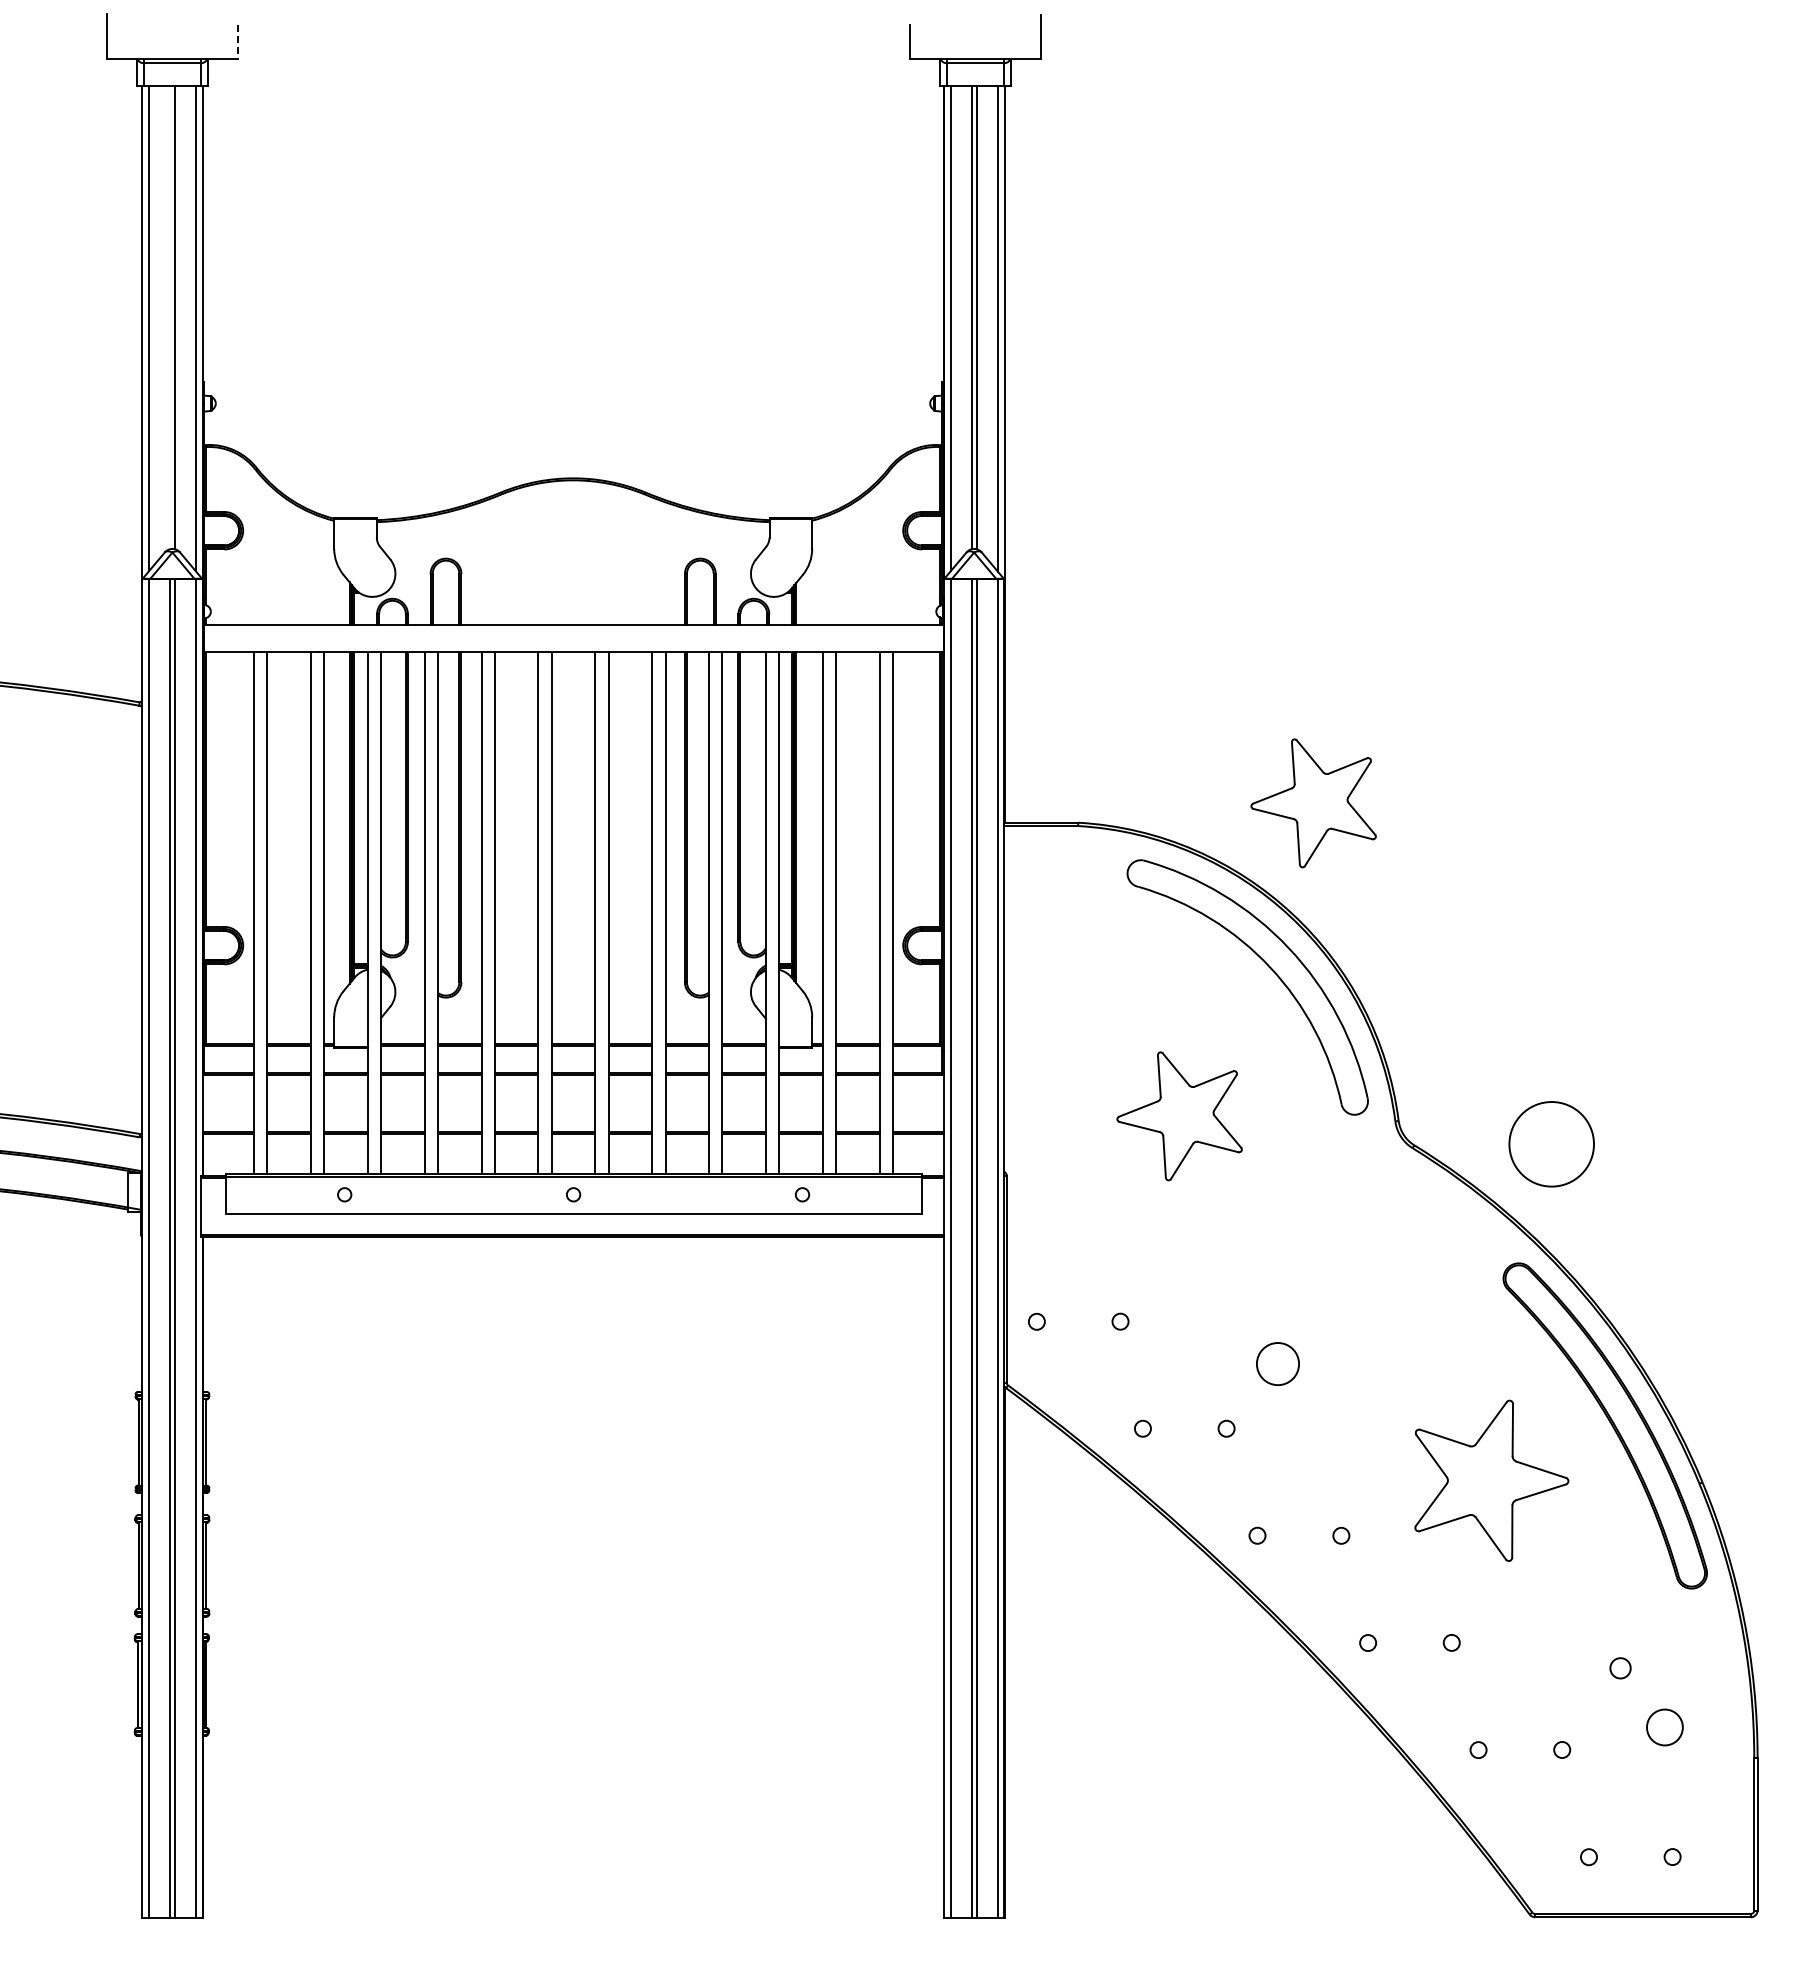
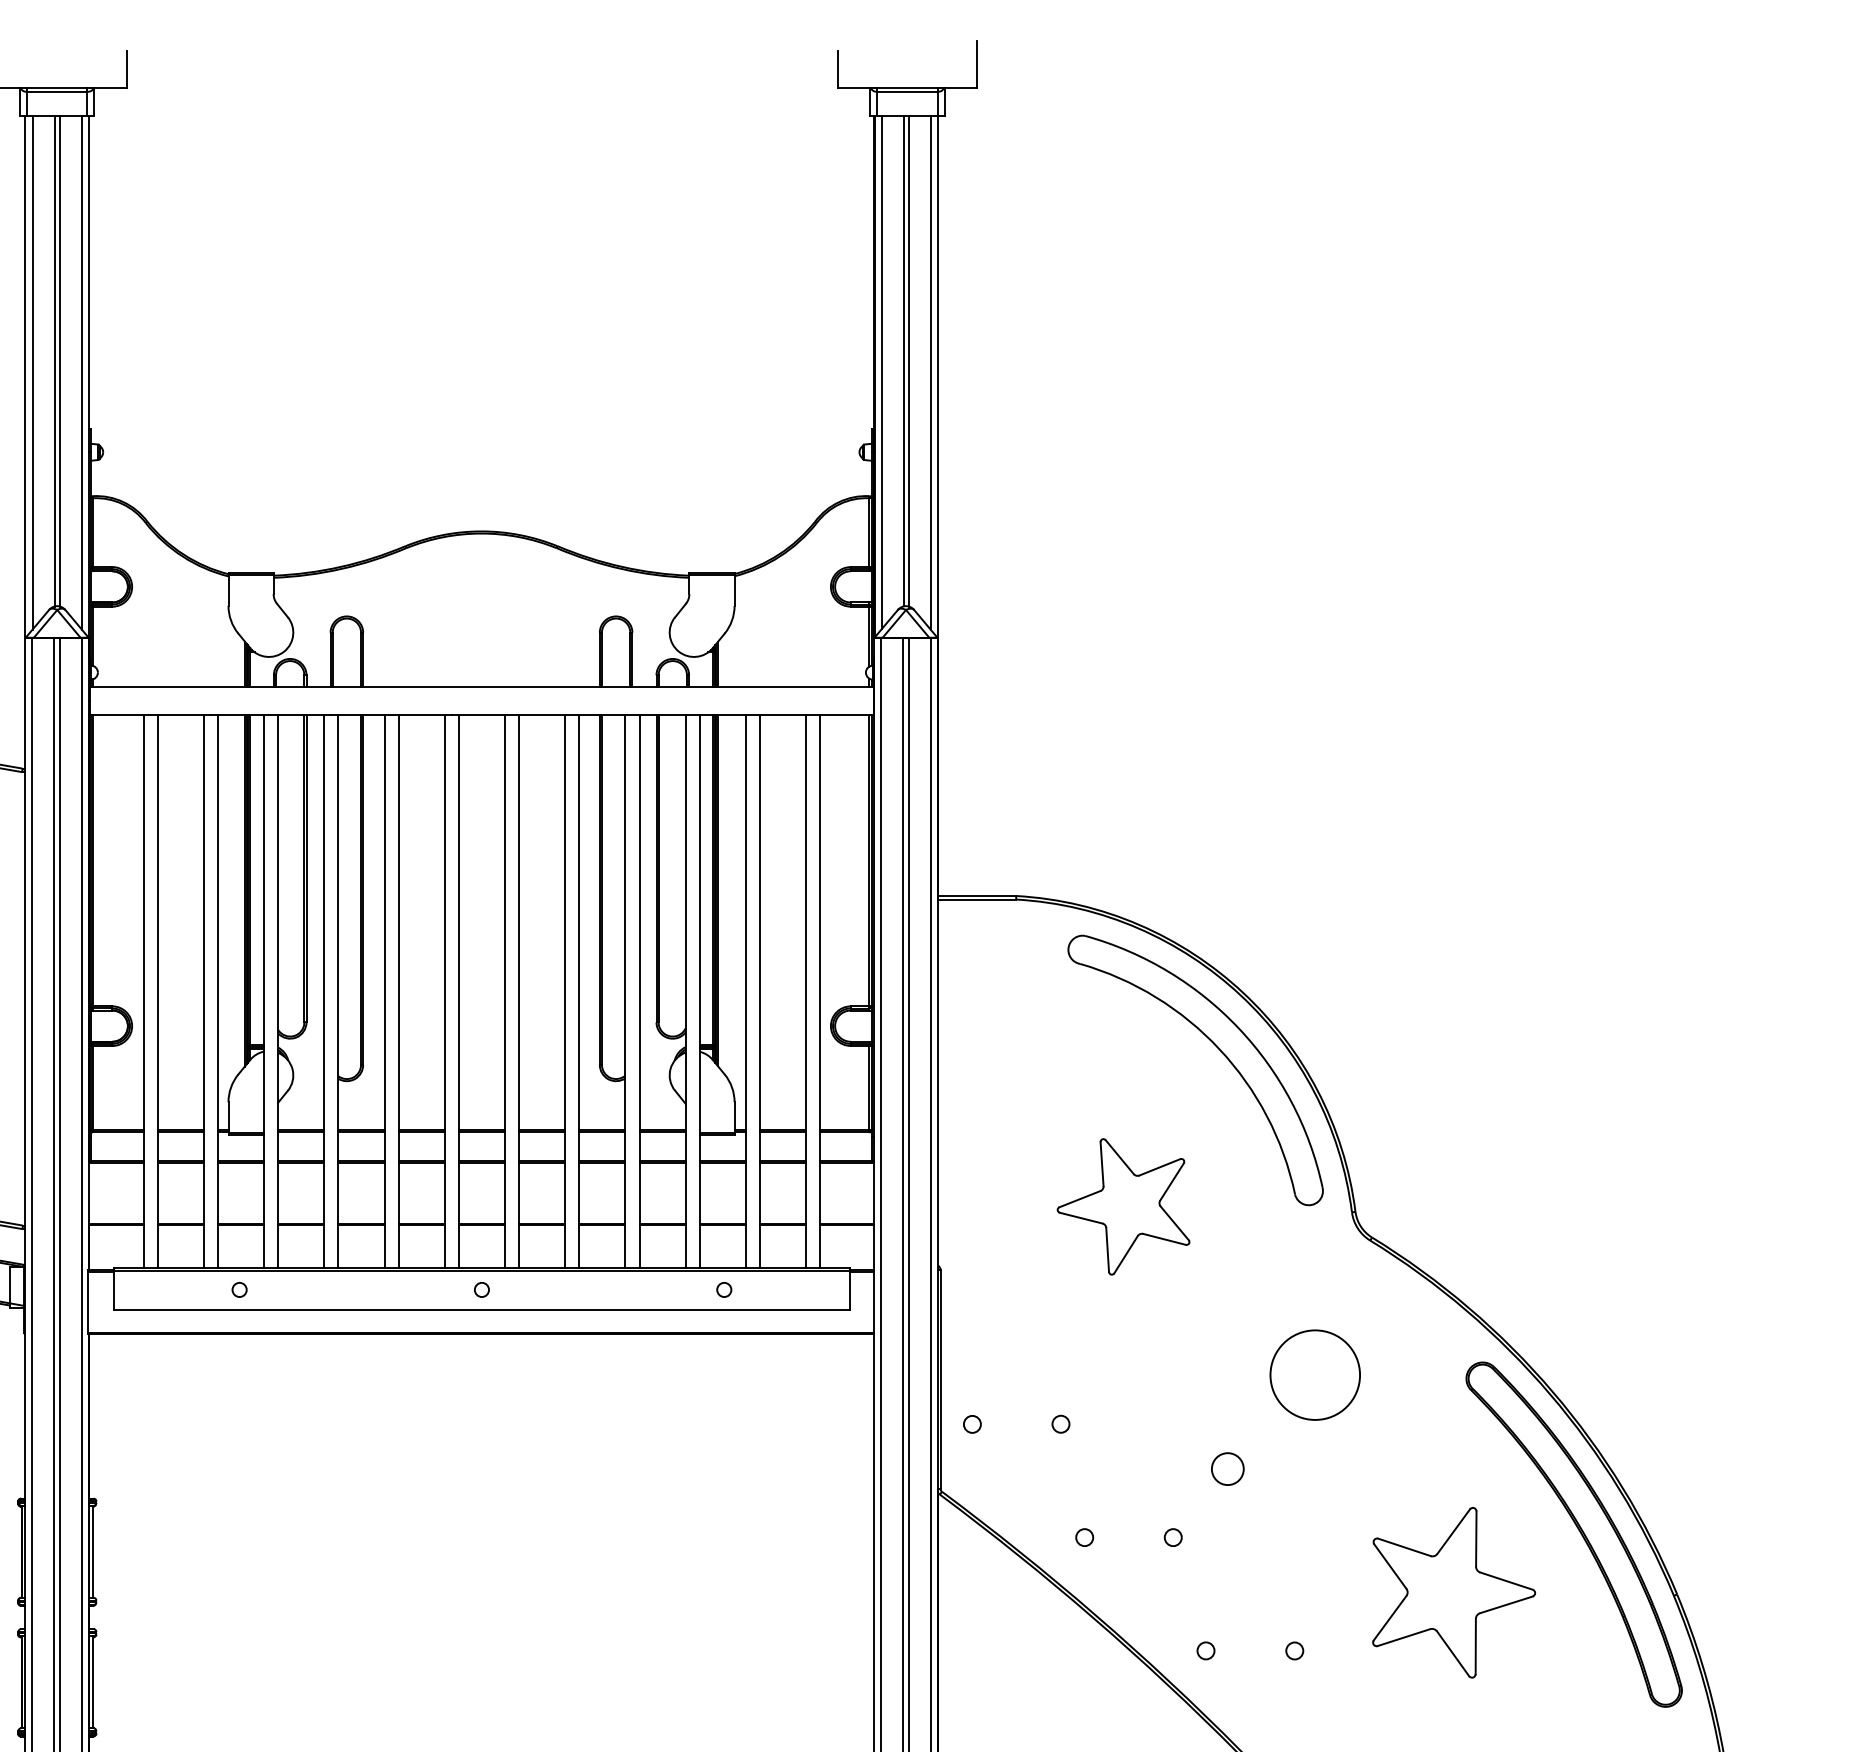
line: (237, 42) -> (126, 69), dashed -> solid
line: (169, 317) -> (54, 361), added
part: (1313, 803) -> (1265, 875), removed
circle: (1551, 1144) -> (1315, 1375), moved
circle: (1278, 1363) -> (1228, 1468), size x0.71

